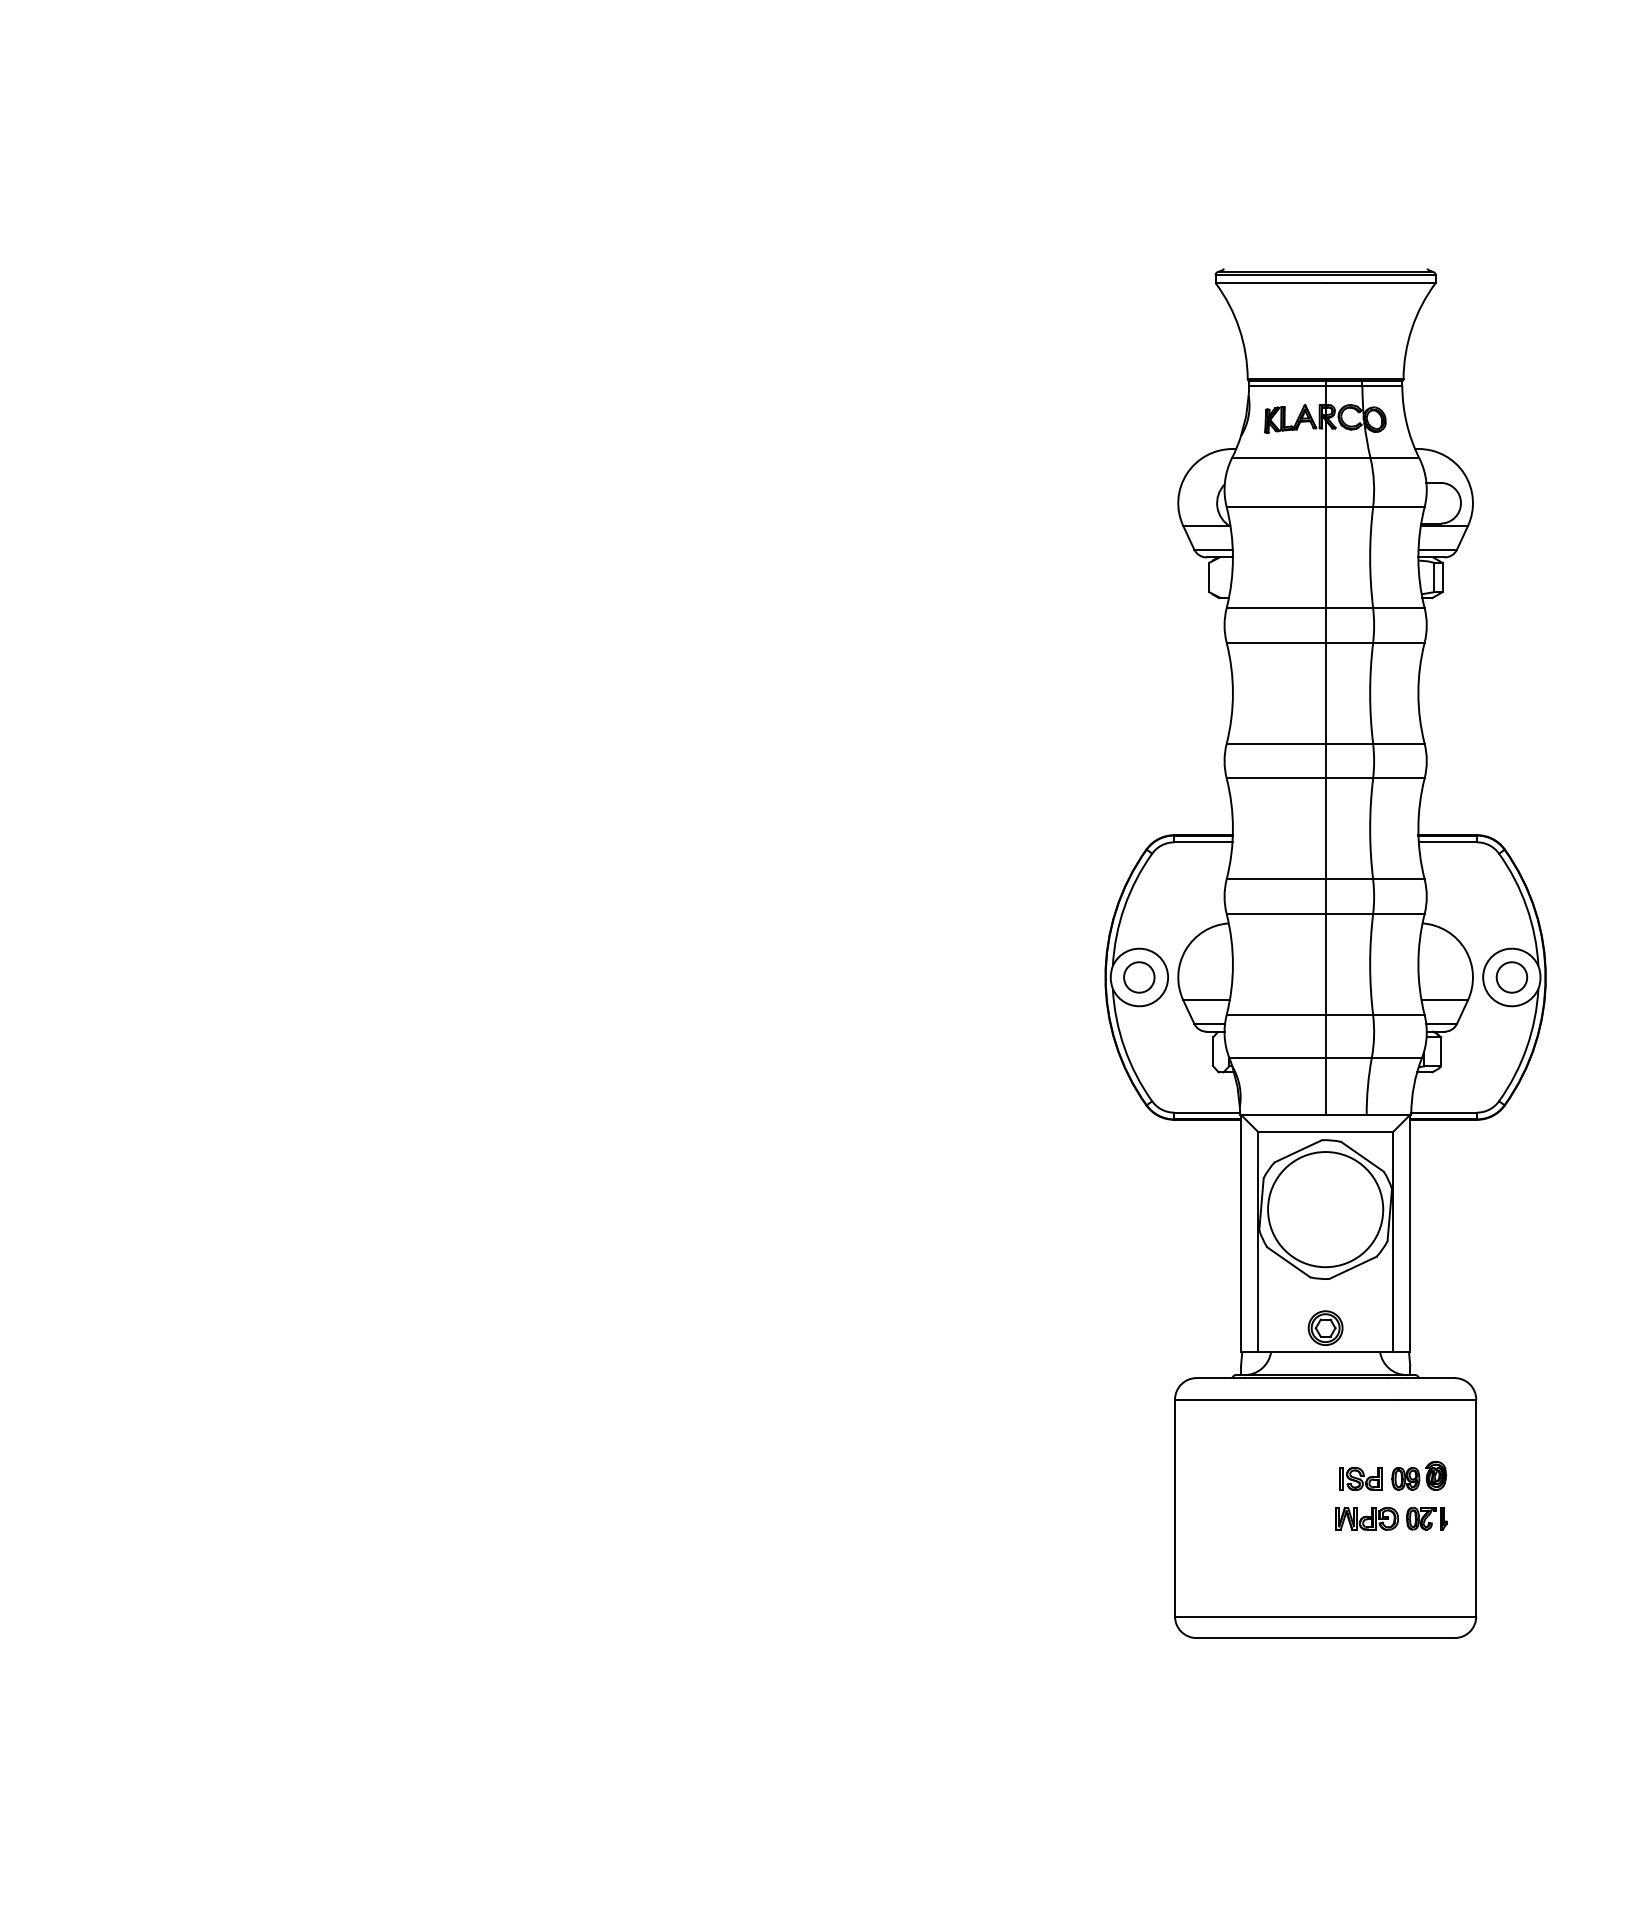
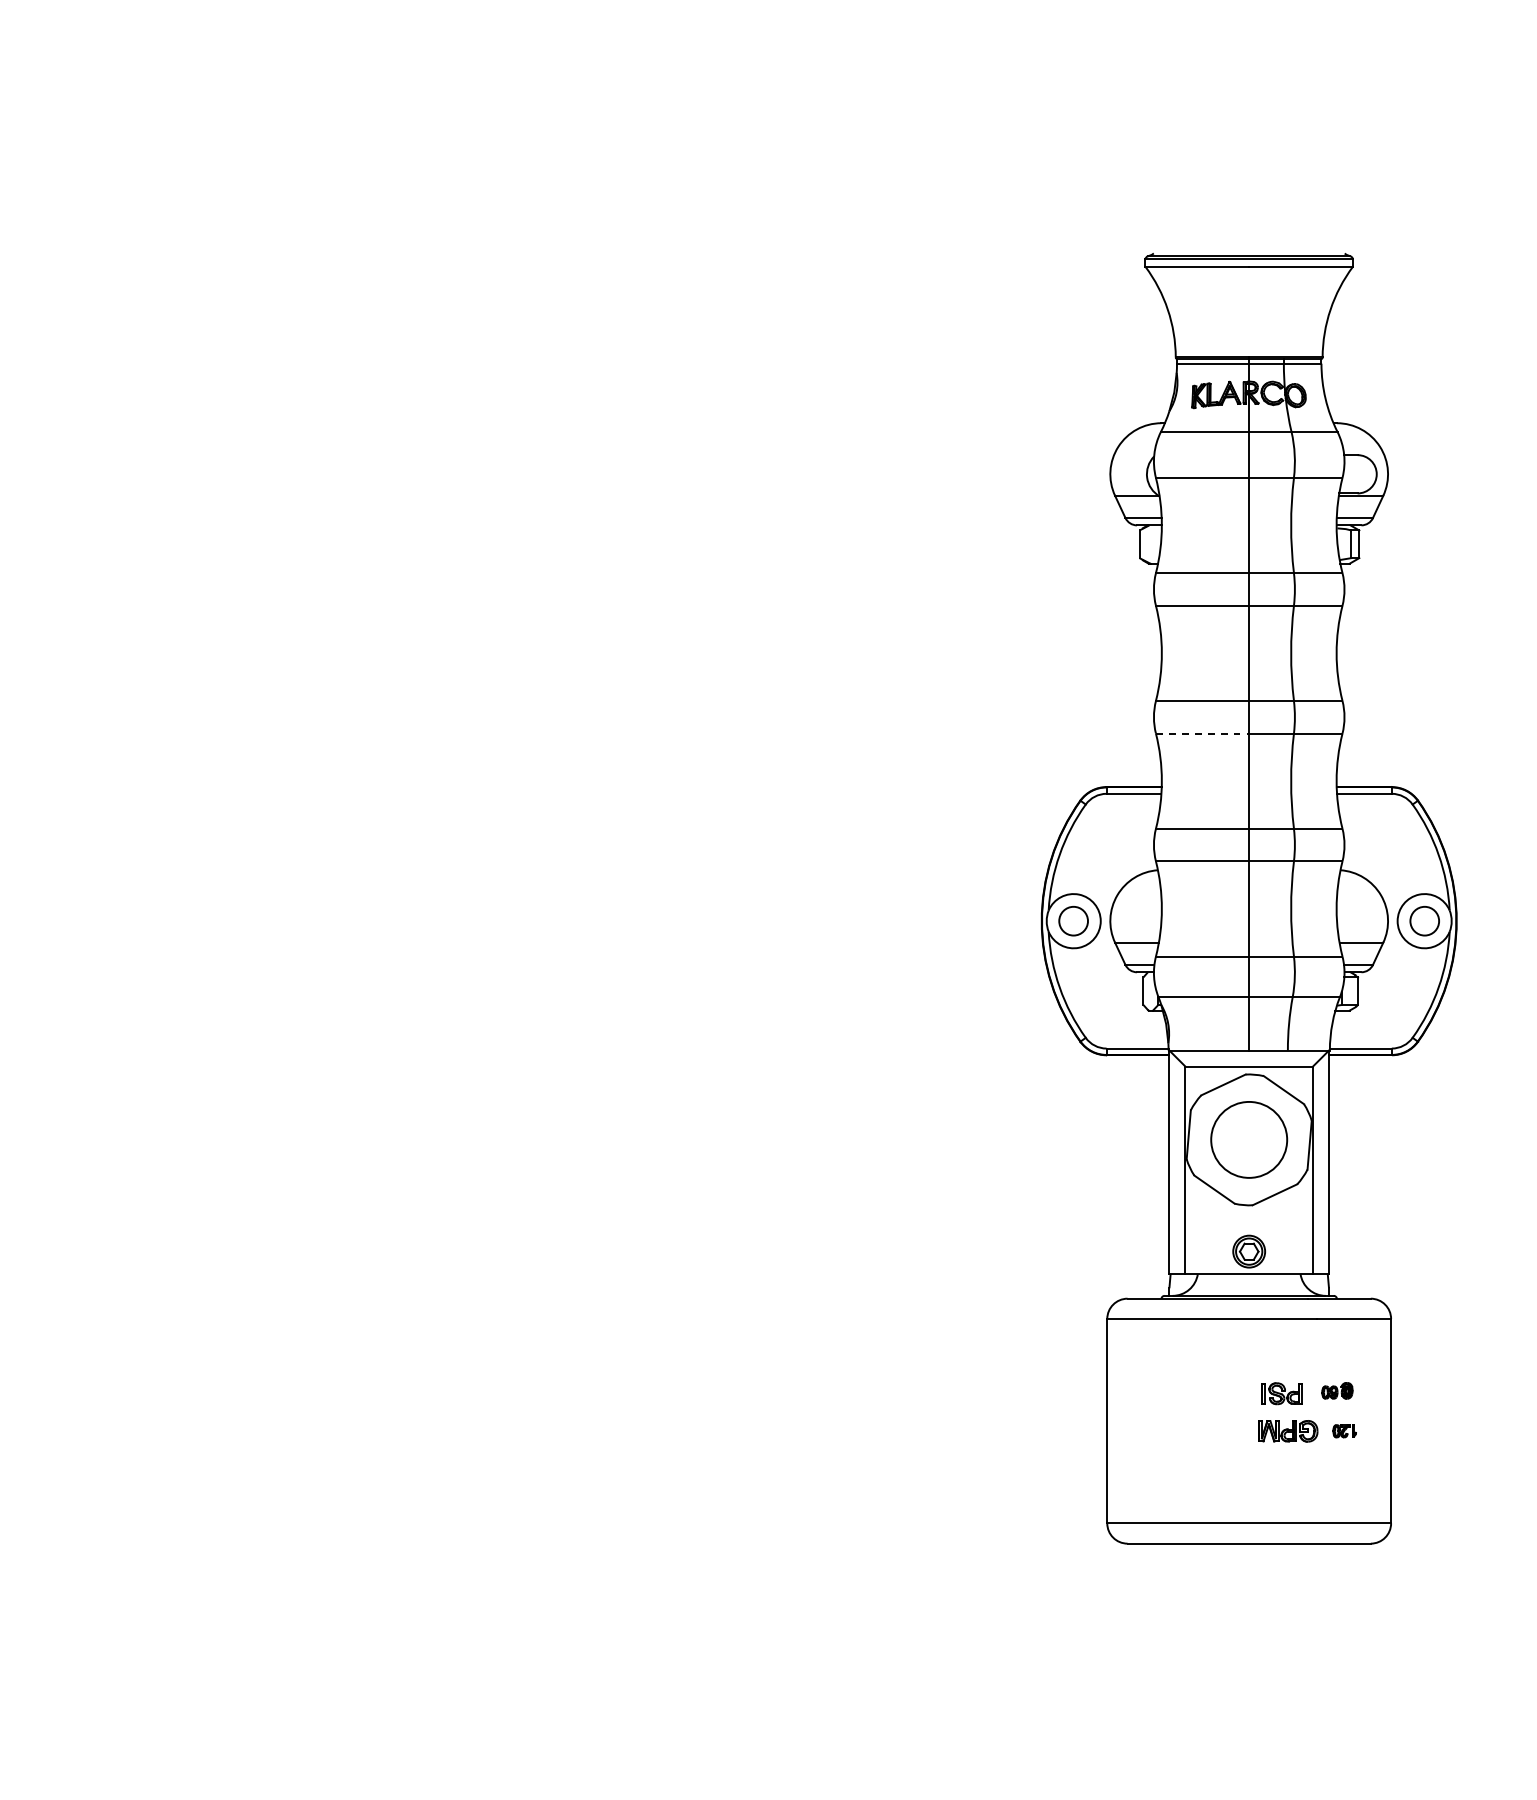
line: (1276, 778) -> (1202, 733), solid -> dashed
circle: (1325, 1209) -> (1249, 1139), size x0.7
part: (1419, 1475) -> (1337, 1390), size x0.6
part: (1426, 1518) -> (1344, 1430), size x0.6

